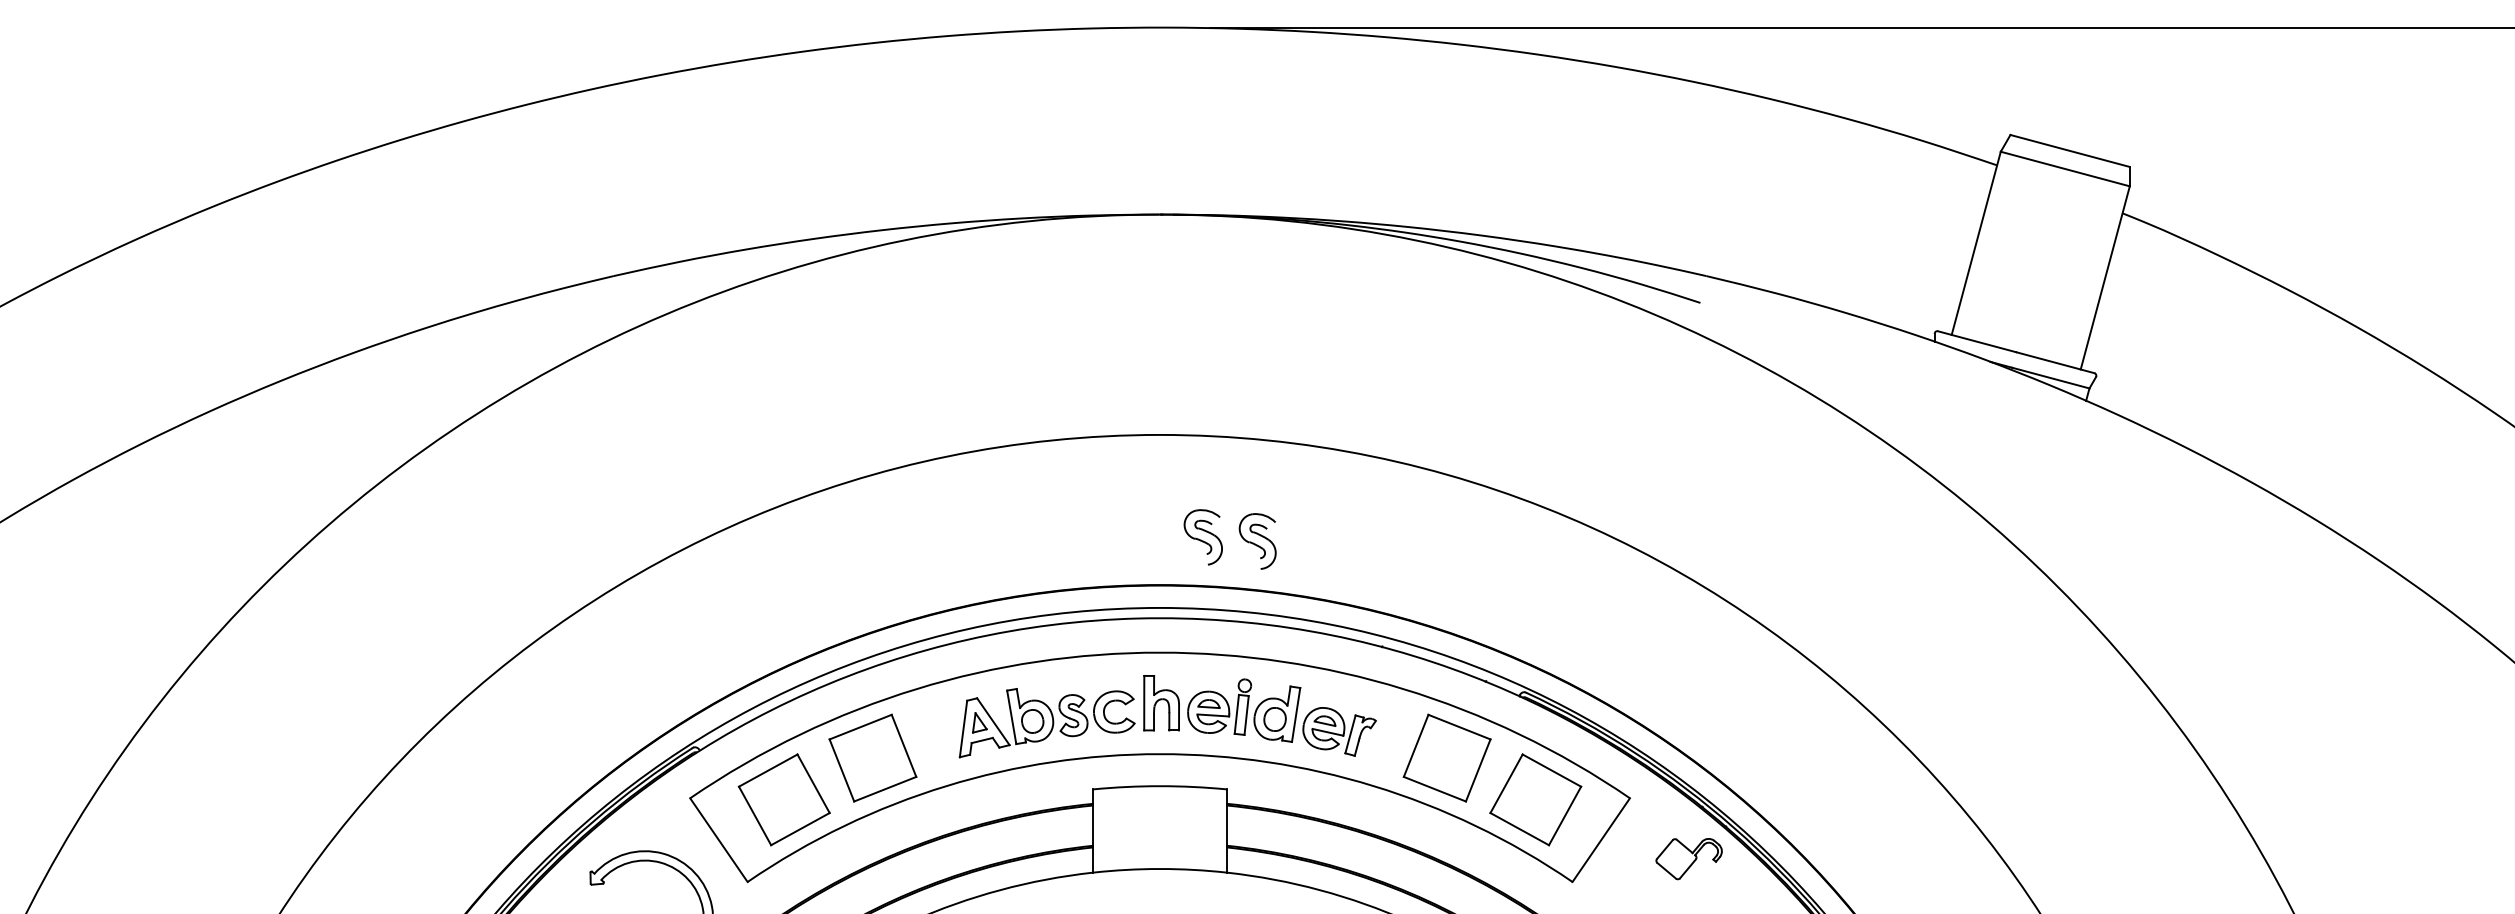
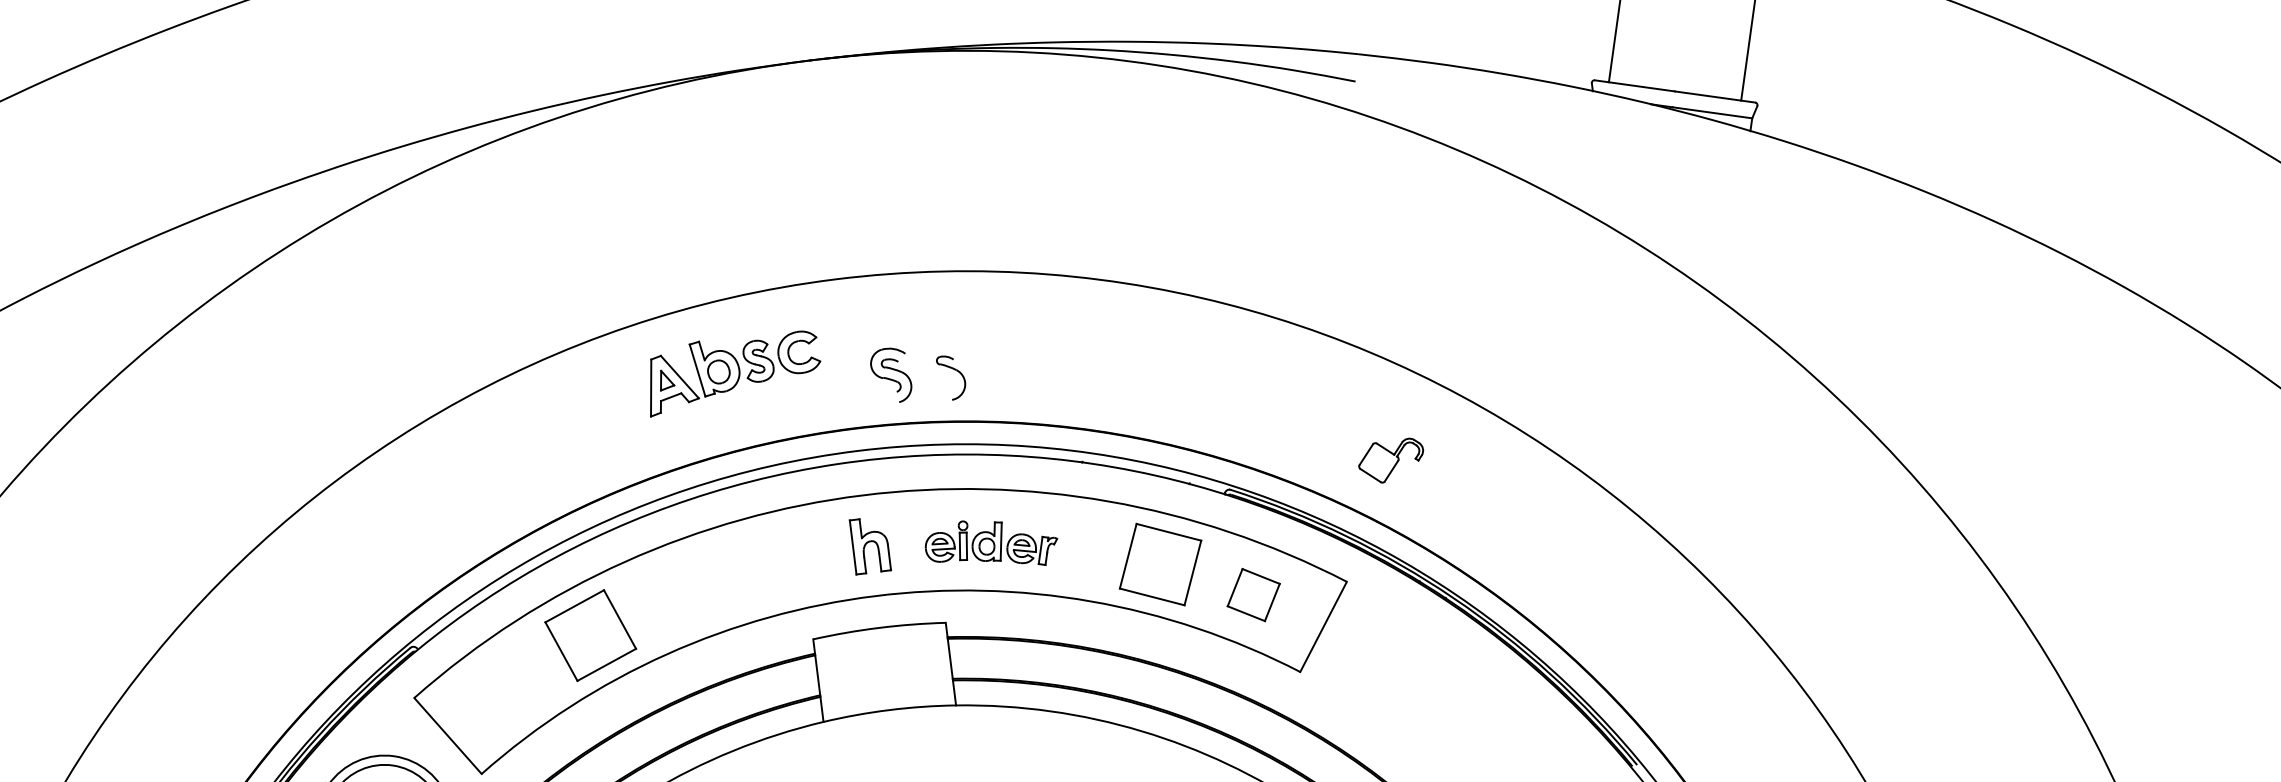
part: (1253, 542) -> (941, 374), removed
part: (1281, 717) -> (991, 544), size x0.7
part: (1046, 723) -> (732, 372), moved
part: (783, 799) -> (507, 687), removed
part: (1535, 799) -> (1253, 594), size x0.6
part: (1688, 859) -> (1390, 461), moved

